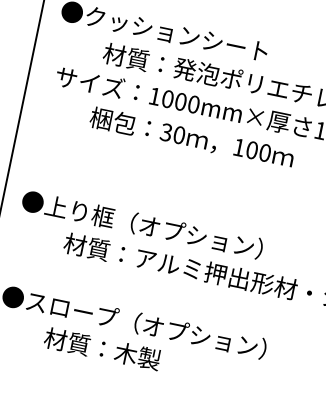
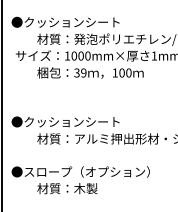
text: (178, 134) -> (83, 72), 30 -> 39
text: (153, 226) -> (80, 121), ●上り框（オプション） -> ●クッションシート

